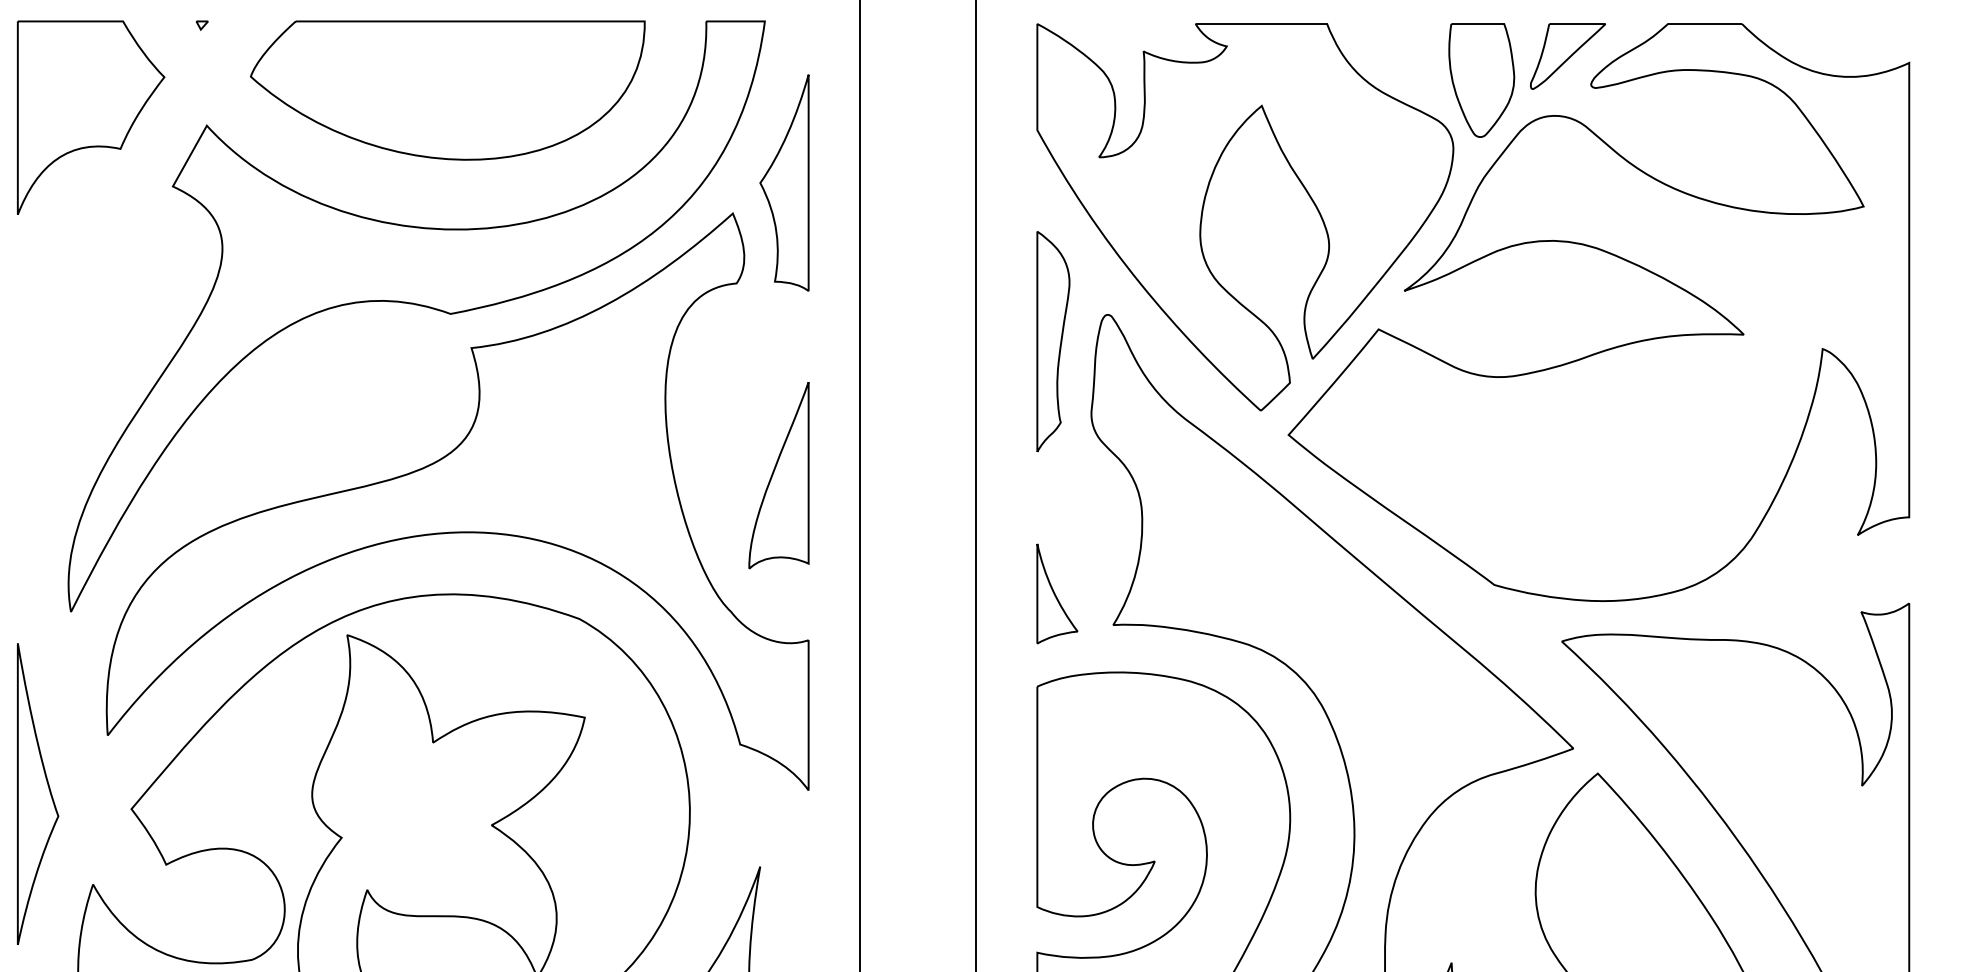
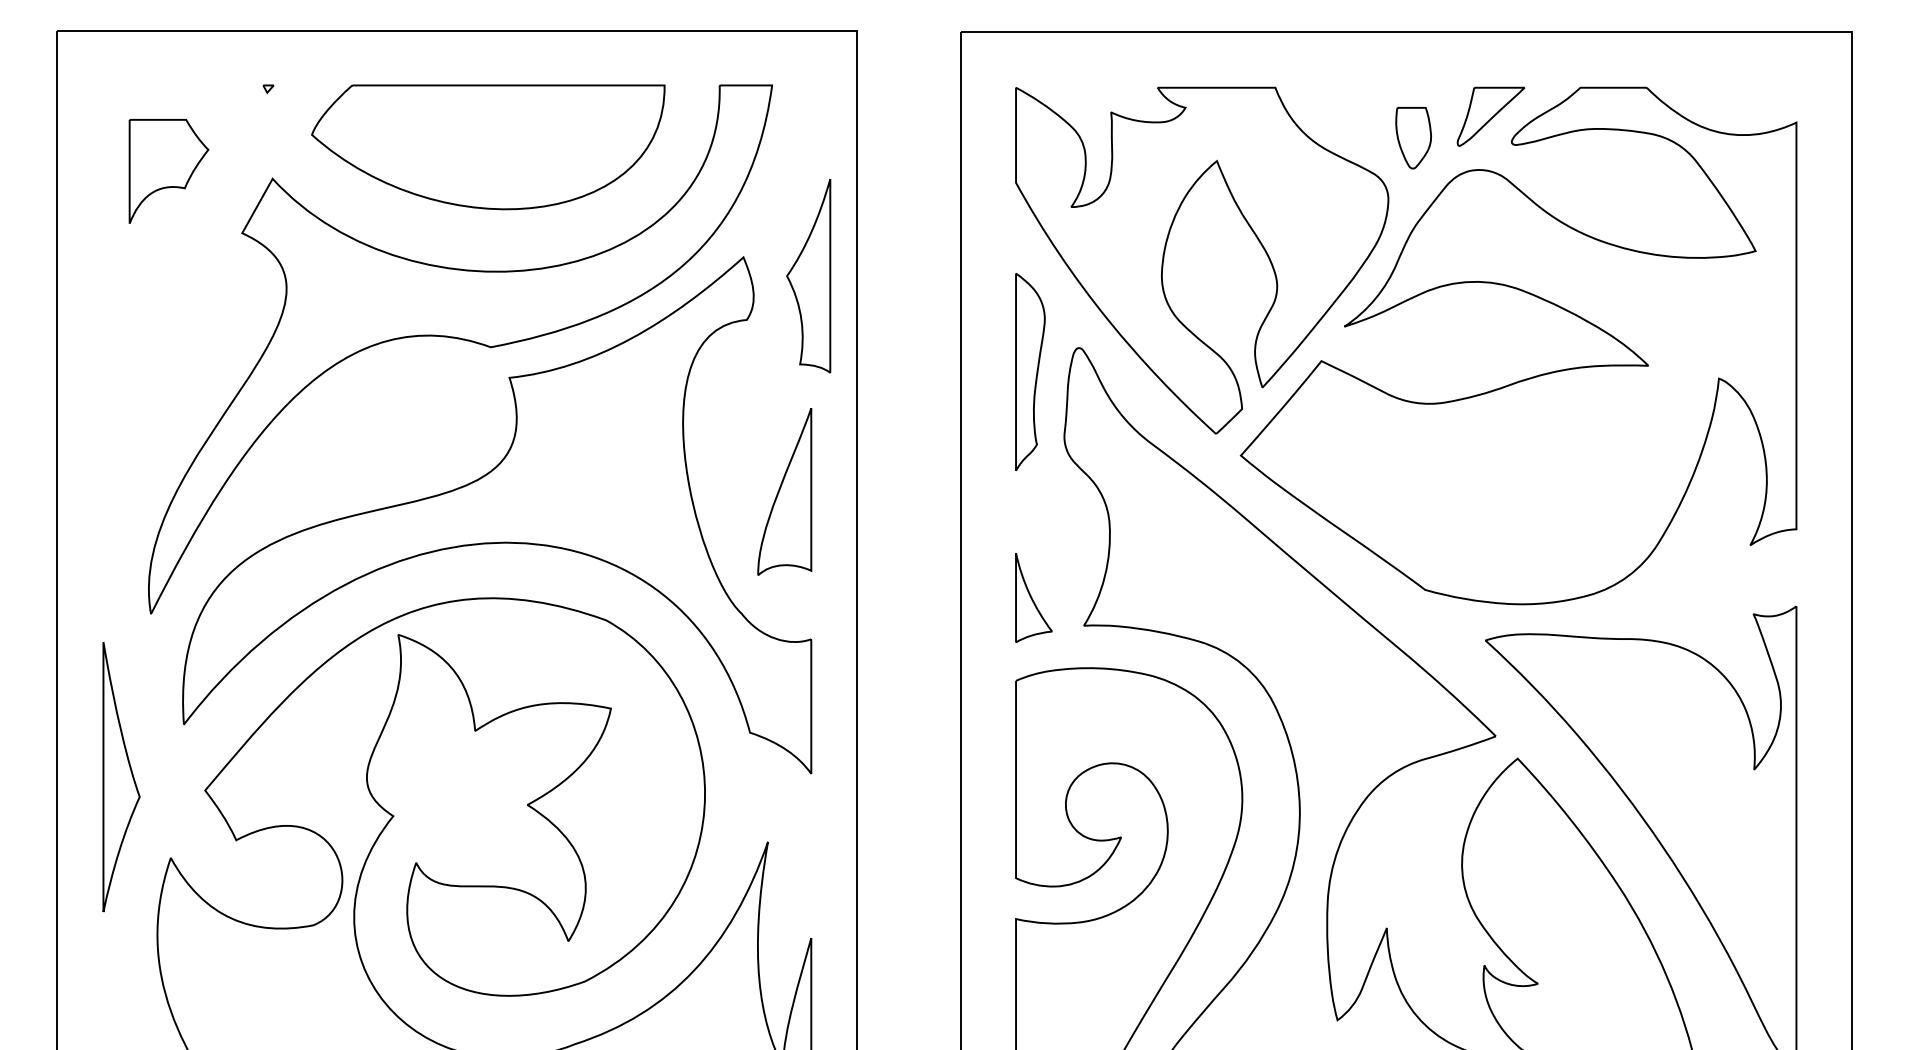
part: (1481, 79) -> (1413, 137), size x0.6
part: (90, 117) -> (168, 171), size x0.6
part: (784, 183) -> (808, 276), moved

